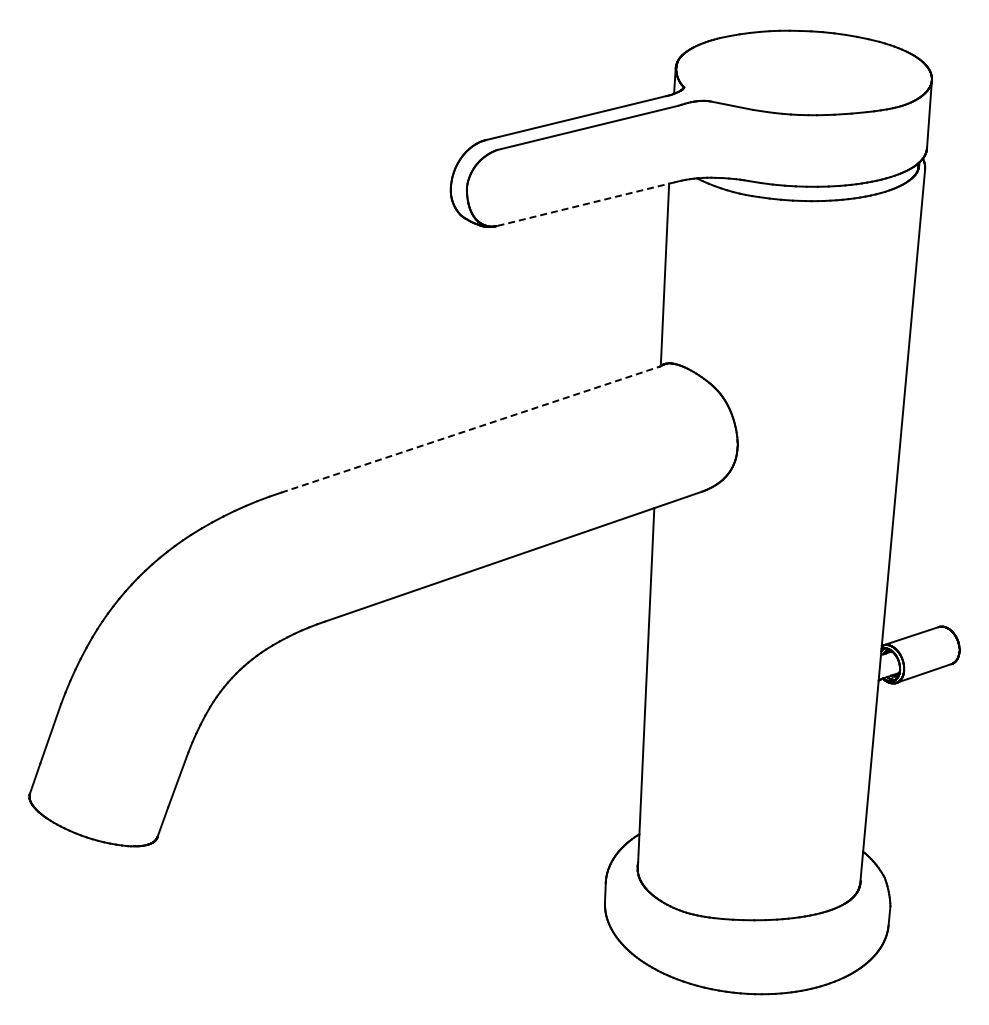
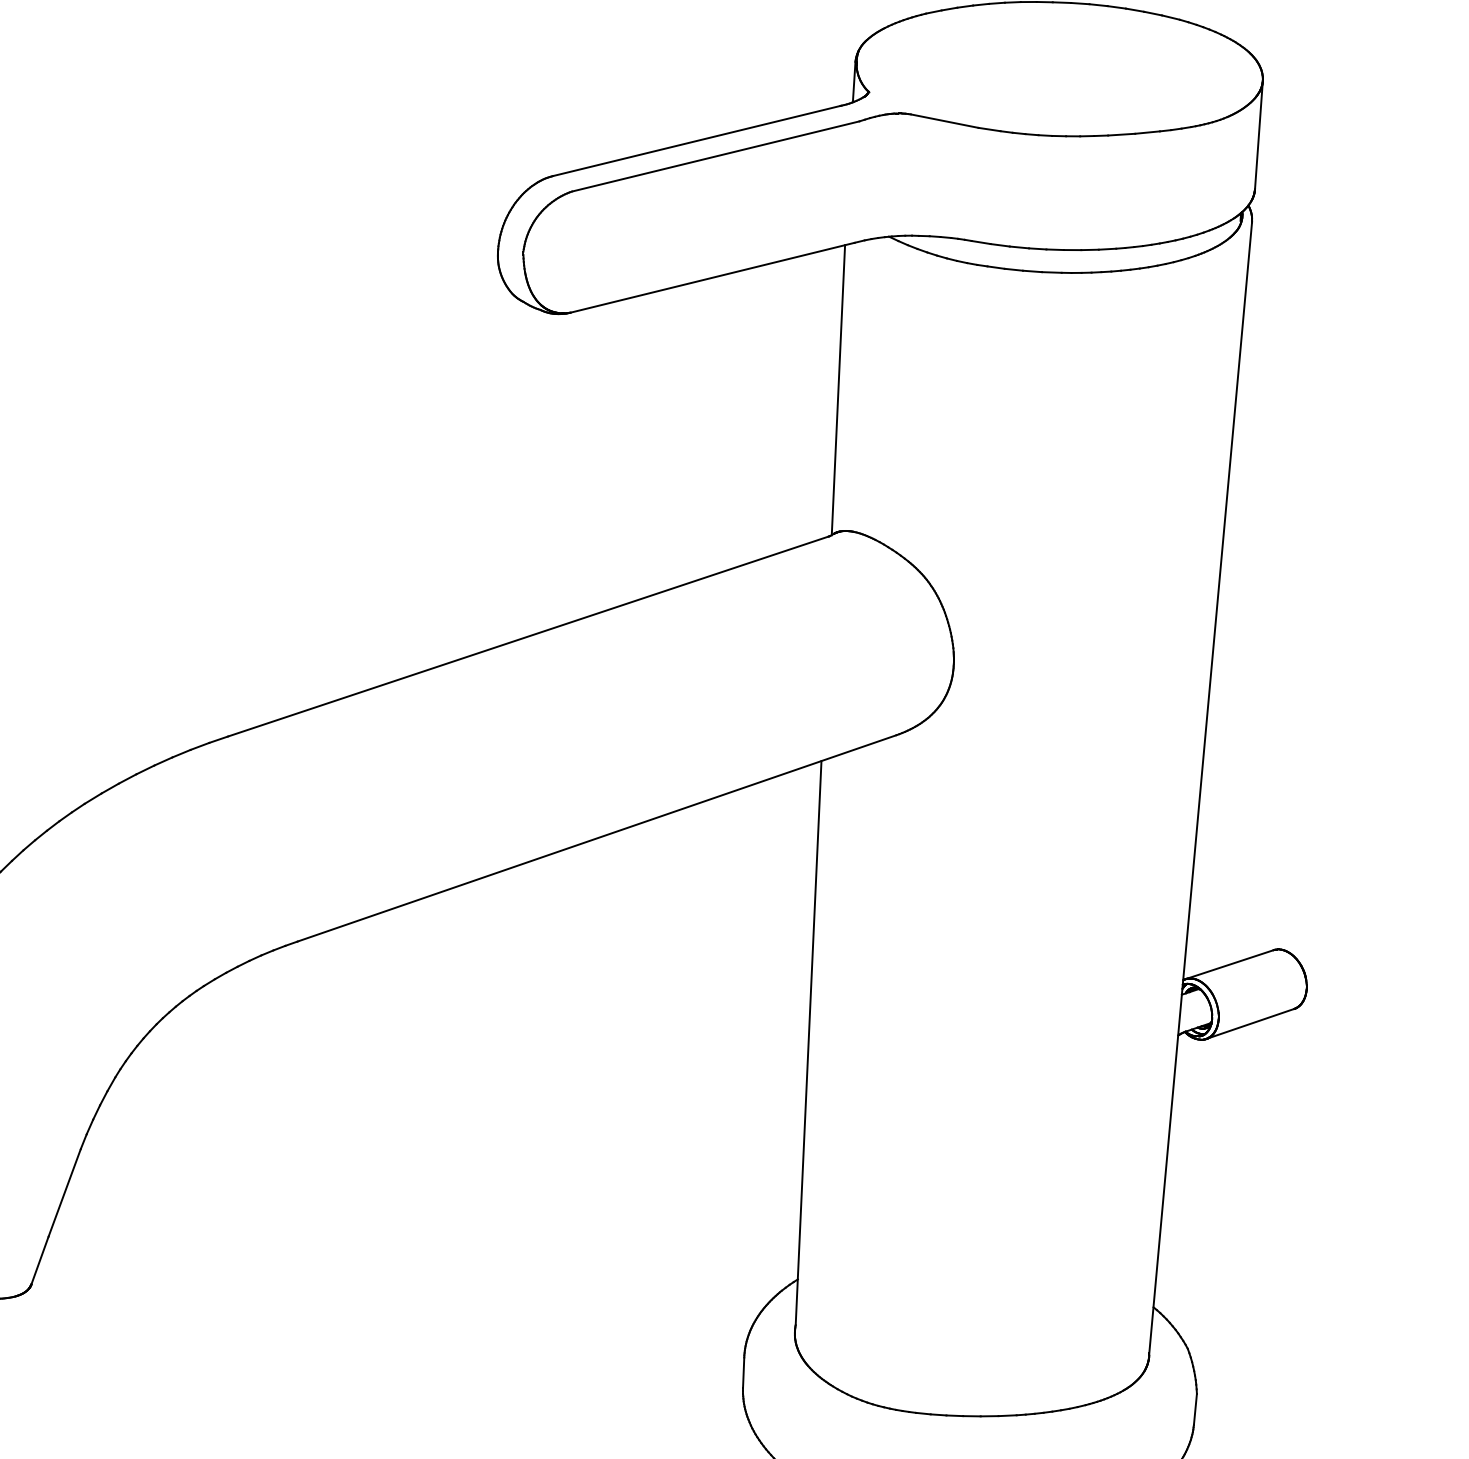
line: (585, 204) -> (712, 278), dashed -> solid
line: (470, 429) -> (529, 636), dashed -> solid

